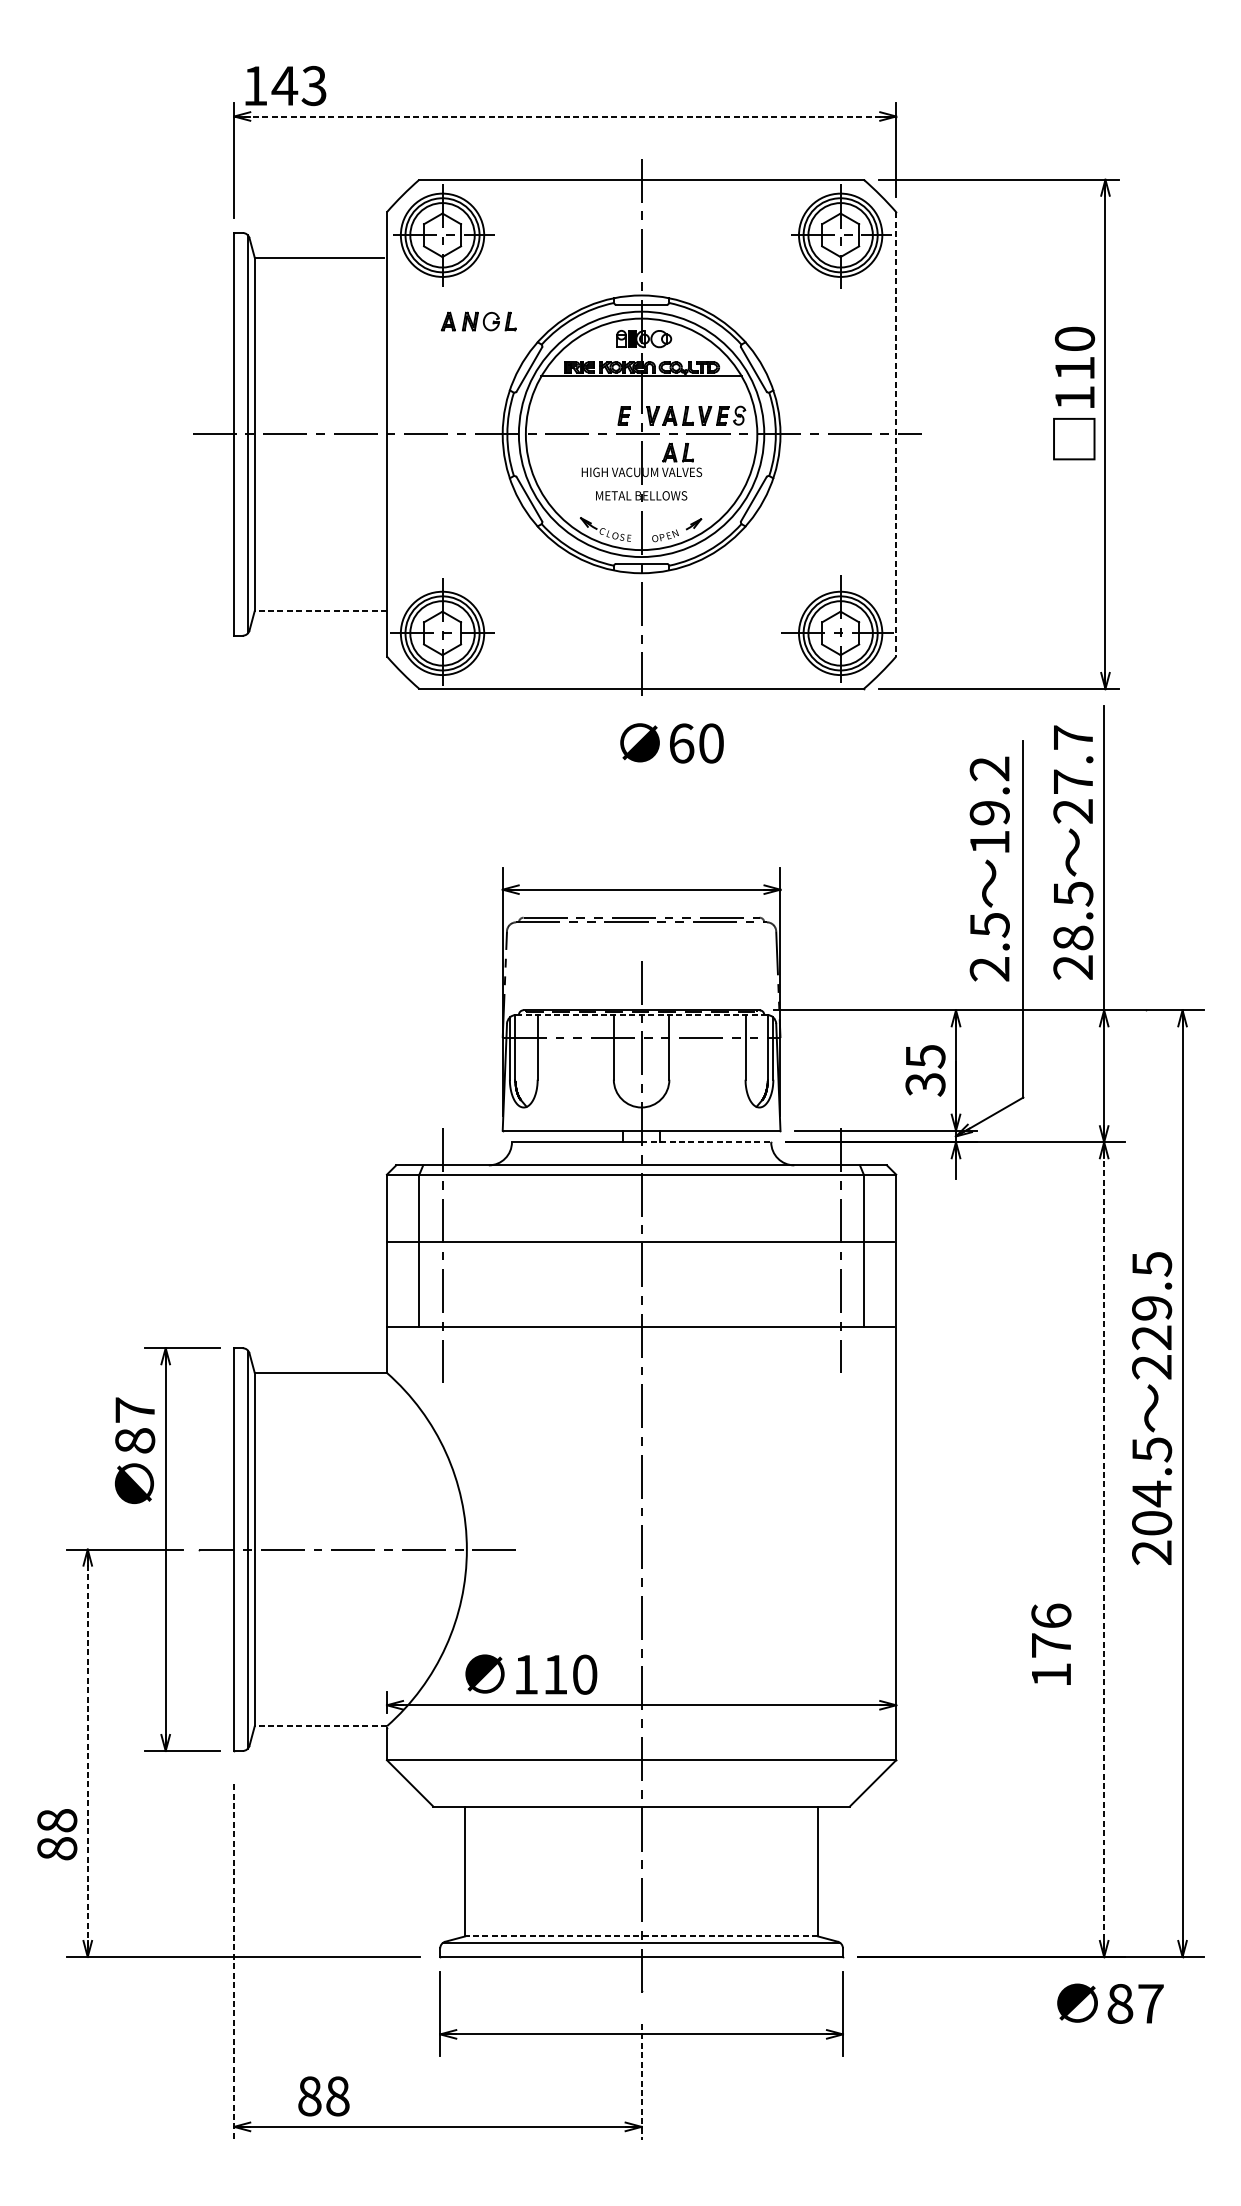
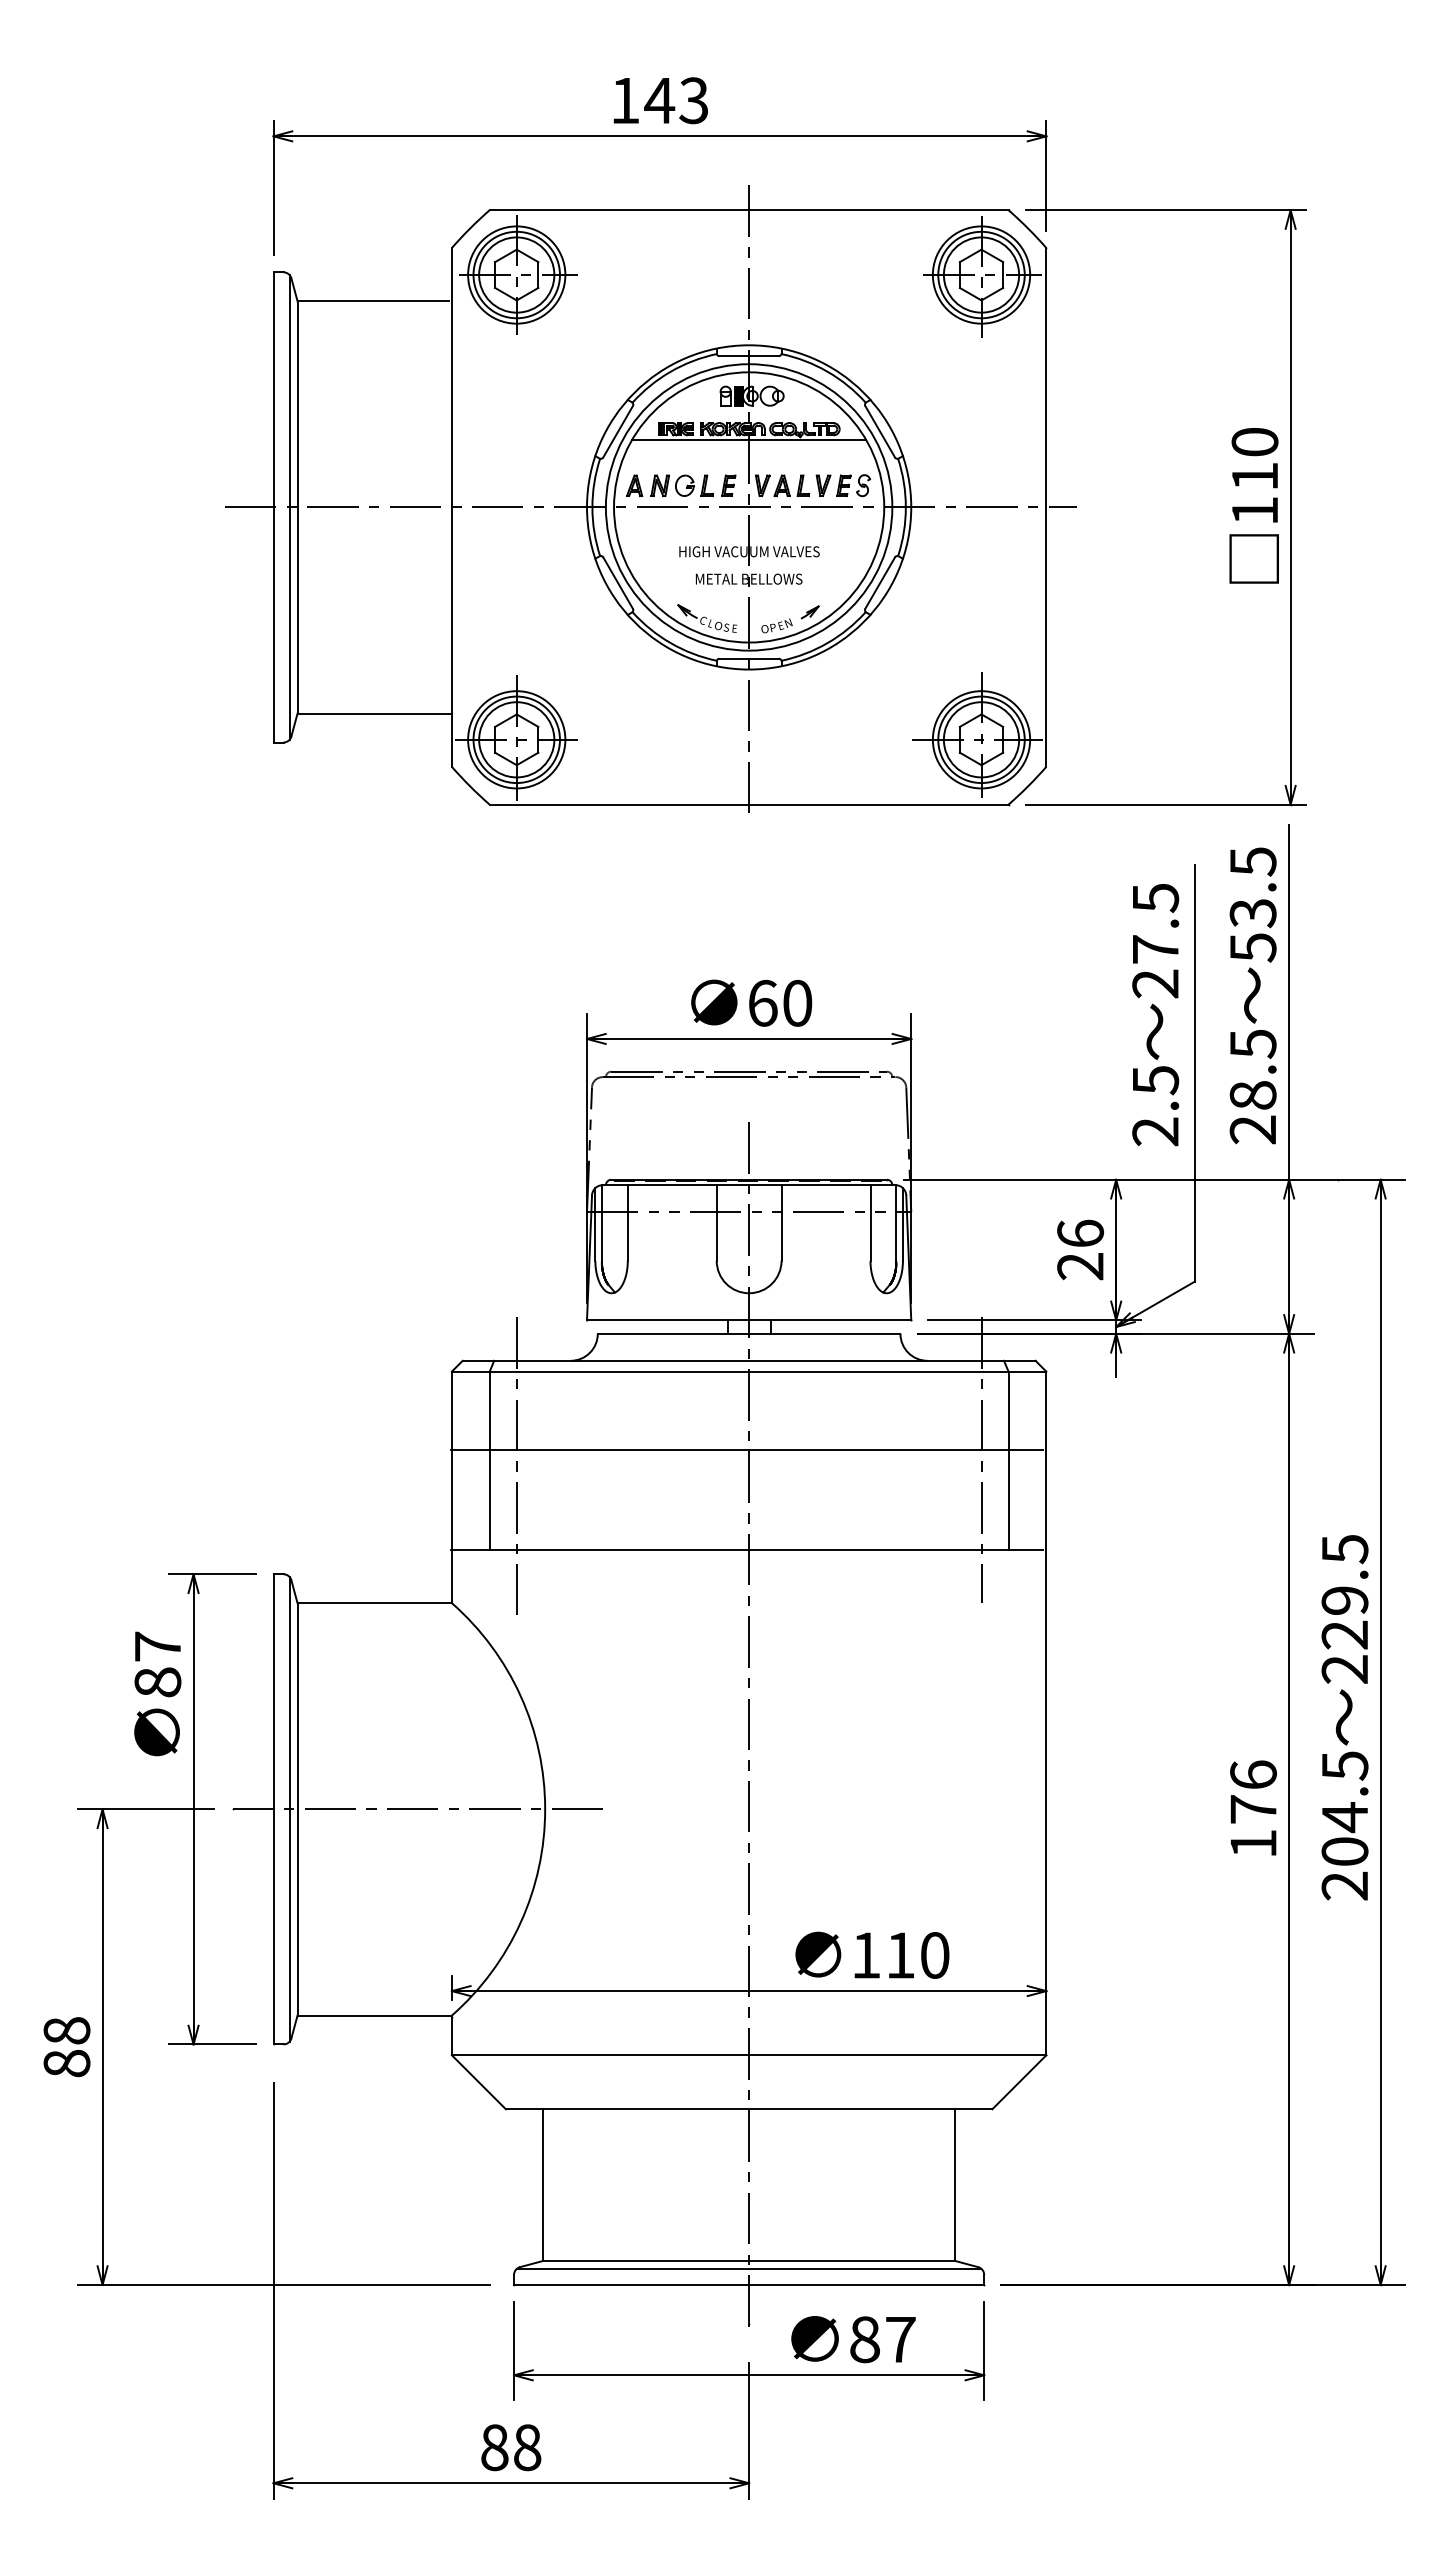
text: (285, 85) -> (660, 100), moved
line: (565, 116) -> (660, 136), dashed -> solid
part: (478, 321) -> (669, 485), moved
text: (1073, 393) -> (1253, 505), moved
line: (896, 434) -> (1046, 507), dashed -> solid
part: (677, 452) -> (791, 528), removed
line: (320, 610) -> (374, 713), dashed -> solid
text: (671, 742) -> (751, 1002), moved
text: (1072, 774) -> (1252, 904), 27.7 -> 53.5
text: (989, 805) -> (1155, 940), 19.2 -> 27.5
line: (641, 1015) -> (749, 1185), dashed -> solid
text: (925, 1070) -> (1080, 1249), 35 -> 26
line: (706, 1141) -> (824, 1333), dashed -> solid
text: (1151, 1408) -> (1344, 1717), moved
line: (1104, 1549) -> (1289, 1809), dashed -> solid
text: (1051, 1643) -> (1253, 1807), moved
text: (531, 1673) -> (872, 1954), moved
line: (320, 1726) -> (374, 2015), dashed -> solid
line: (87, 1753) -> (102, 2047), dashed -> solid
text: (56, 1834) -> (66, 2047), moved
line: (641, 1936) -> (748, 2261), dashed -> solid
line: (234, 1961) -> (273, 2290), dashed -> solid
text: (1110, 2003) -> (853, 2339), moved
line: (641, 2081) -> (749, 2430), dashed -> solid
text: (324, 2096) -> (511, 2447), moved

